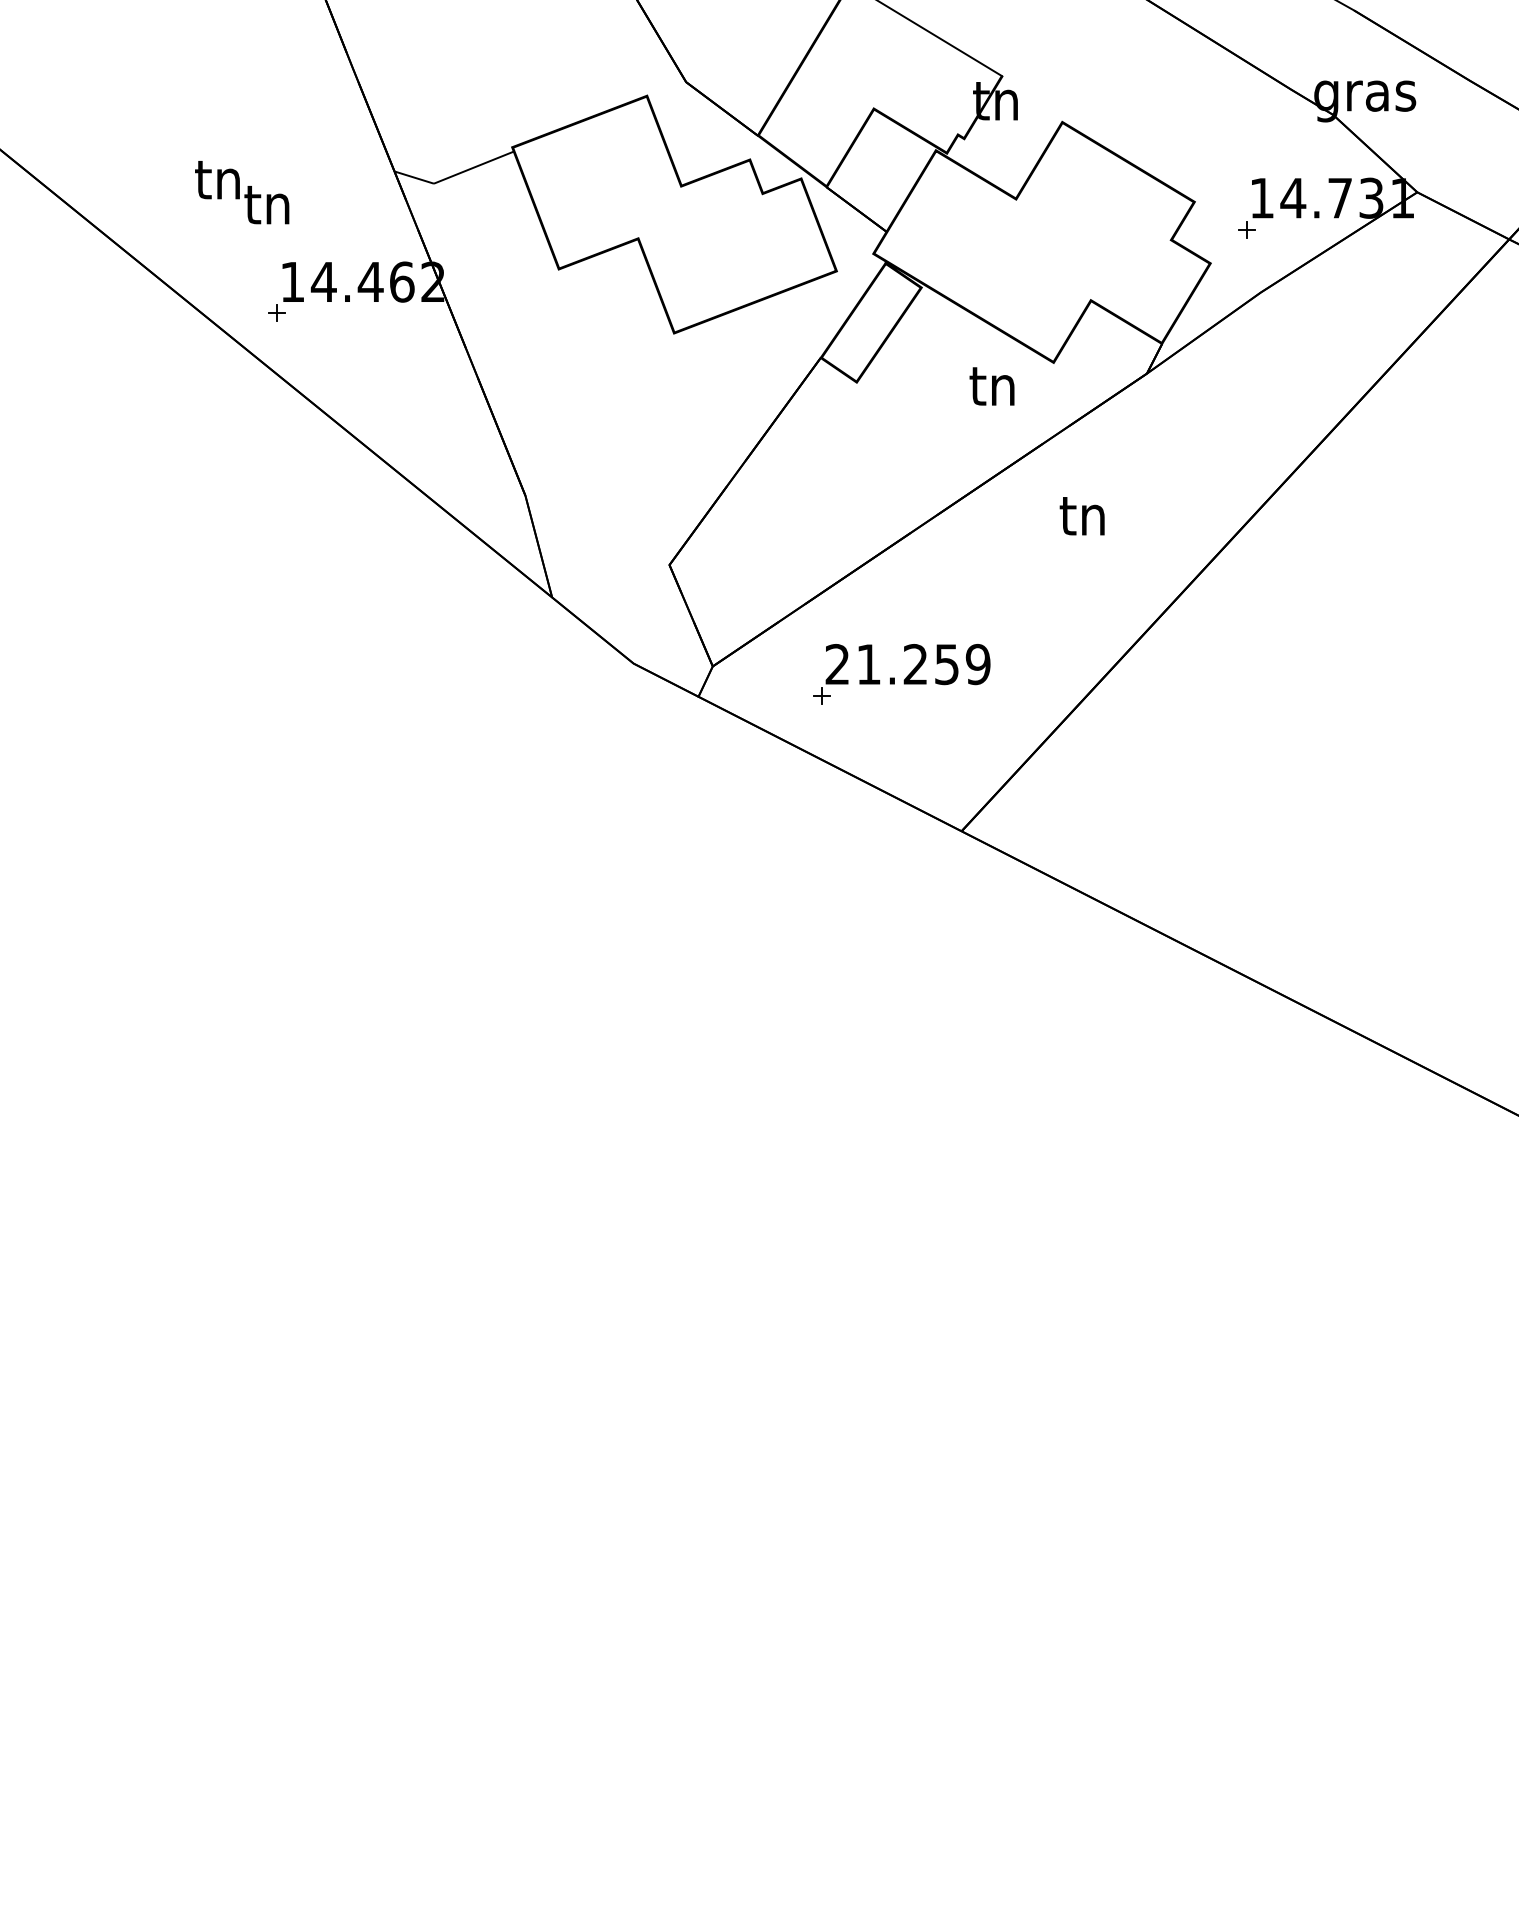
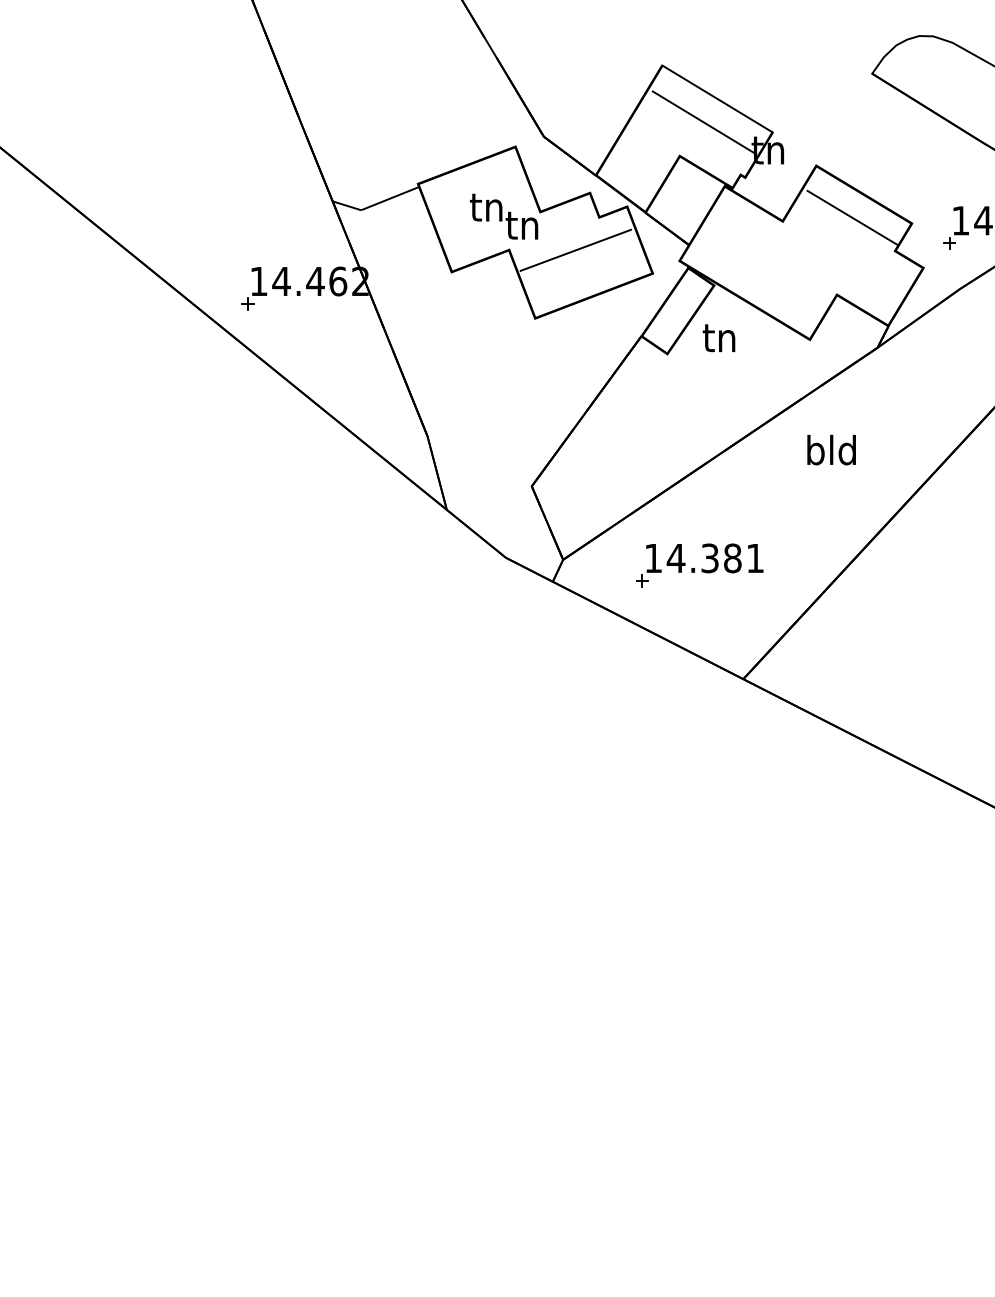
line: (907, 62) -> (704, 122), added
text: (242, 192) -> (504, 216), moved
line: (1111, 193) -> (851, 217), added
line: (730, 238) -> (575, 249), added
text: (991, 386) -> (718, 338), moved
text: (1083, 514) -> (831, 449), tn -> bld
text: (907, 664) -> (704, 558), 21.259 -> 14.381

